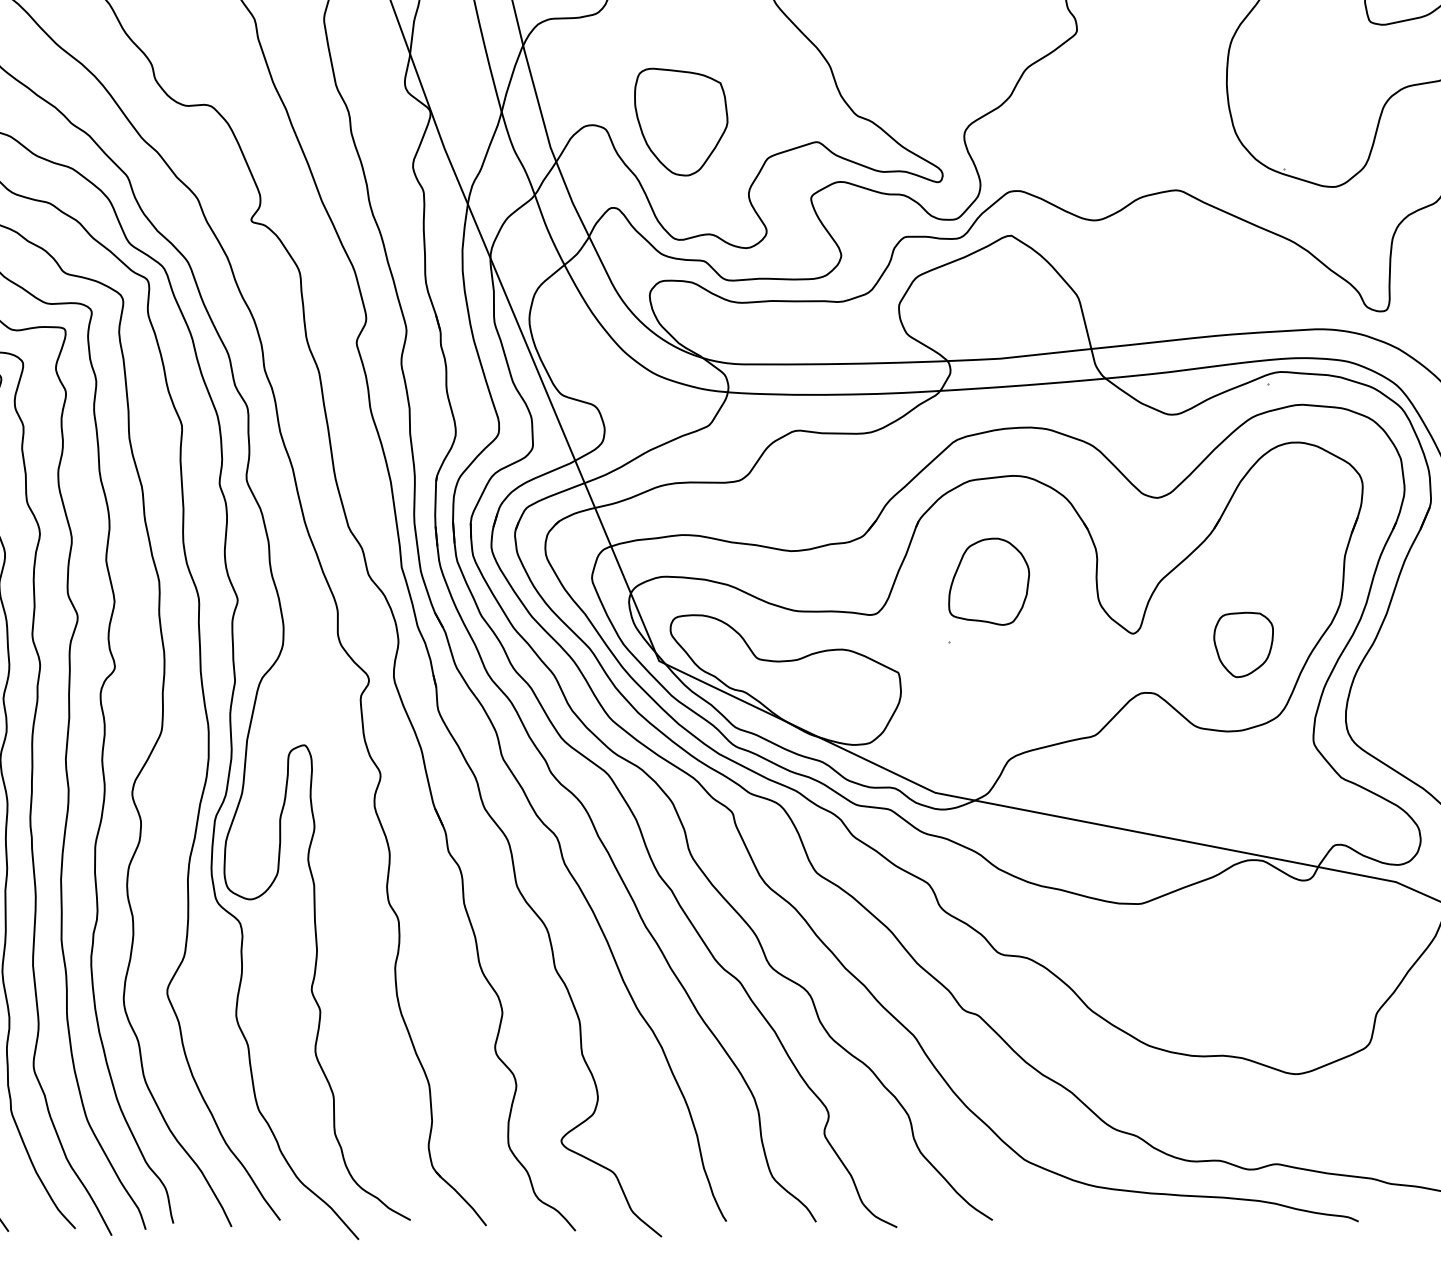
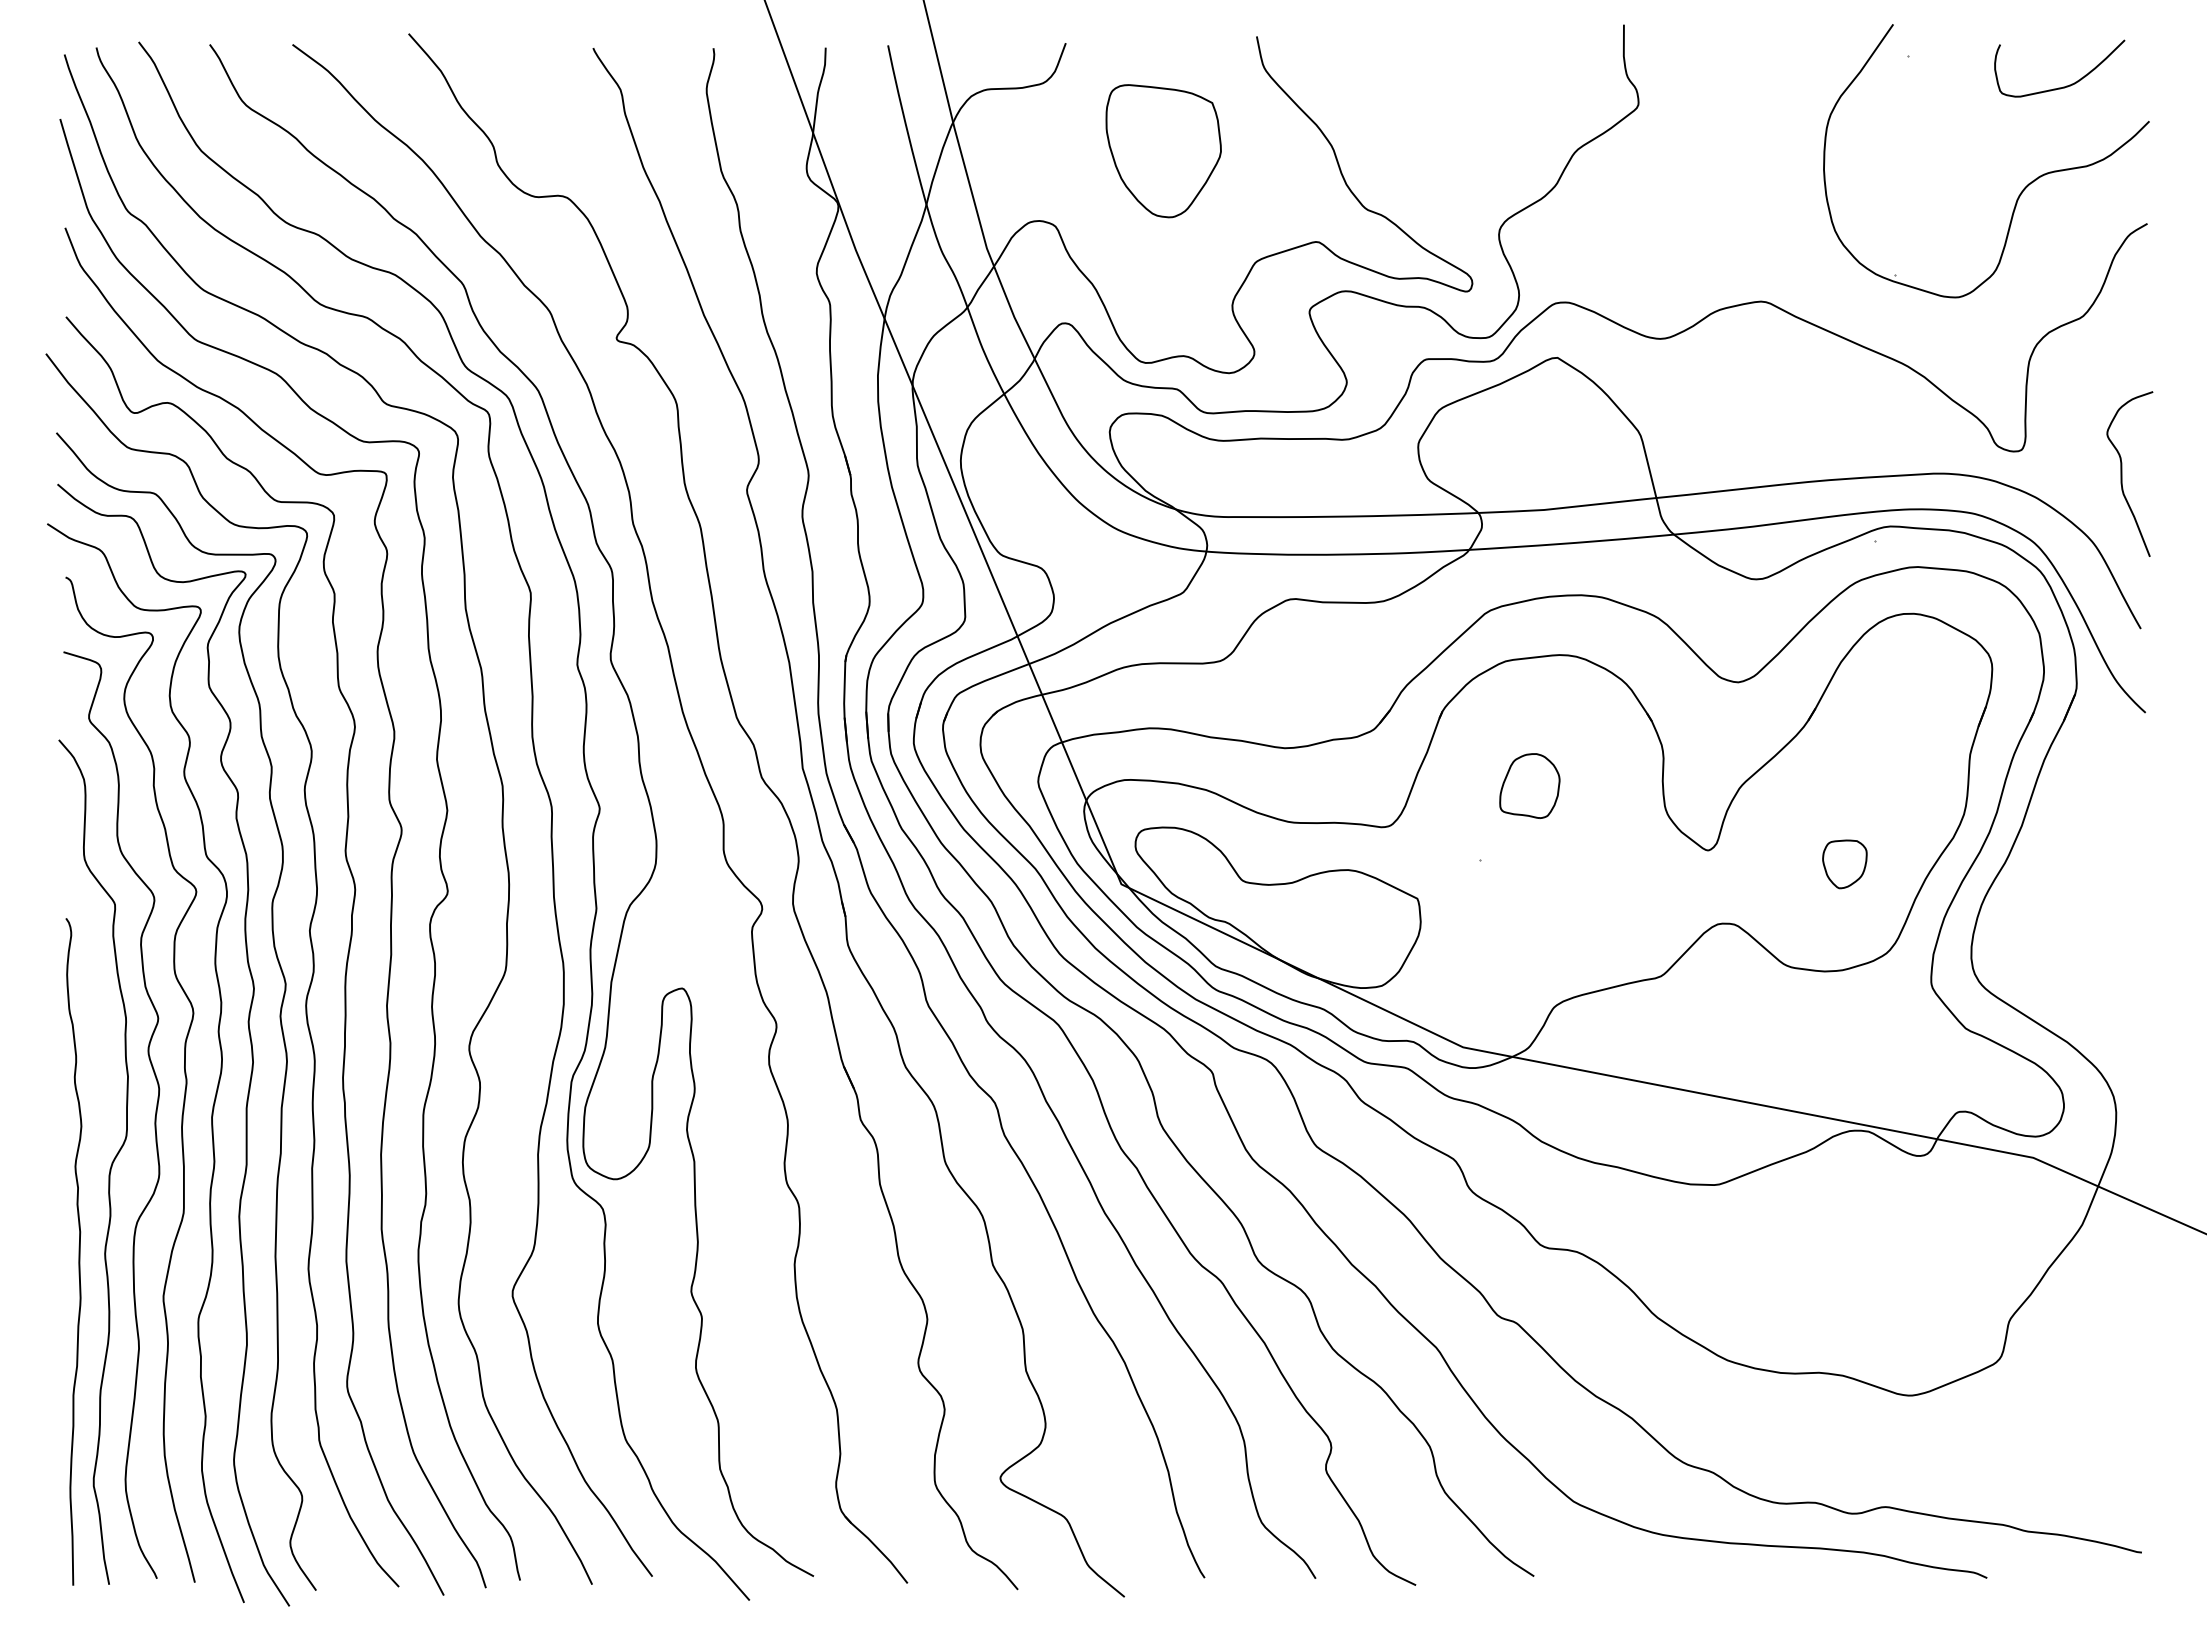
part: (681, 122) -> (1163, 151), moved
part: (988, 581) -> (1529, 785), size x0.6
part: (1243, 645) -> (1844, 864), size x0.6

